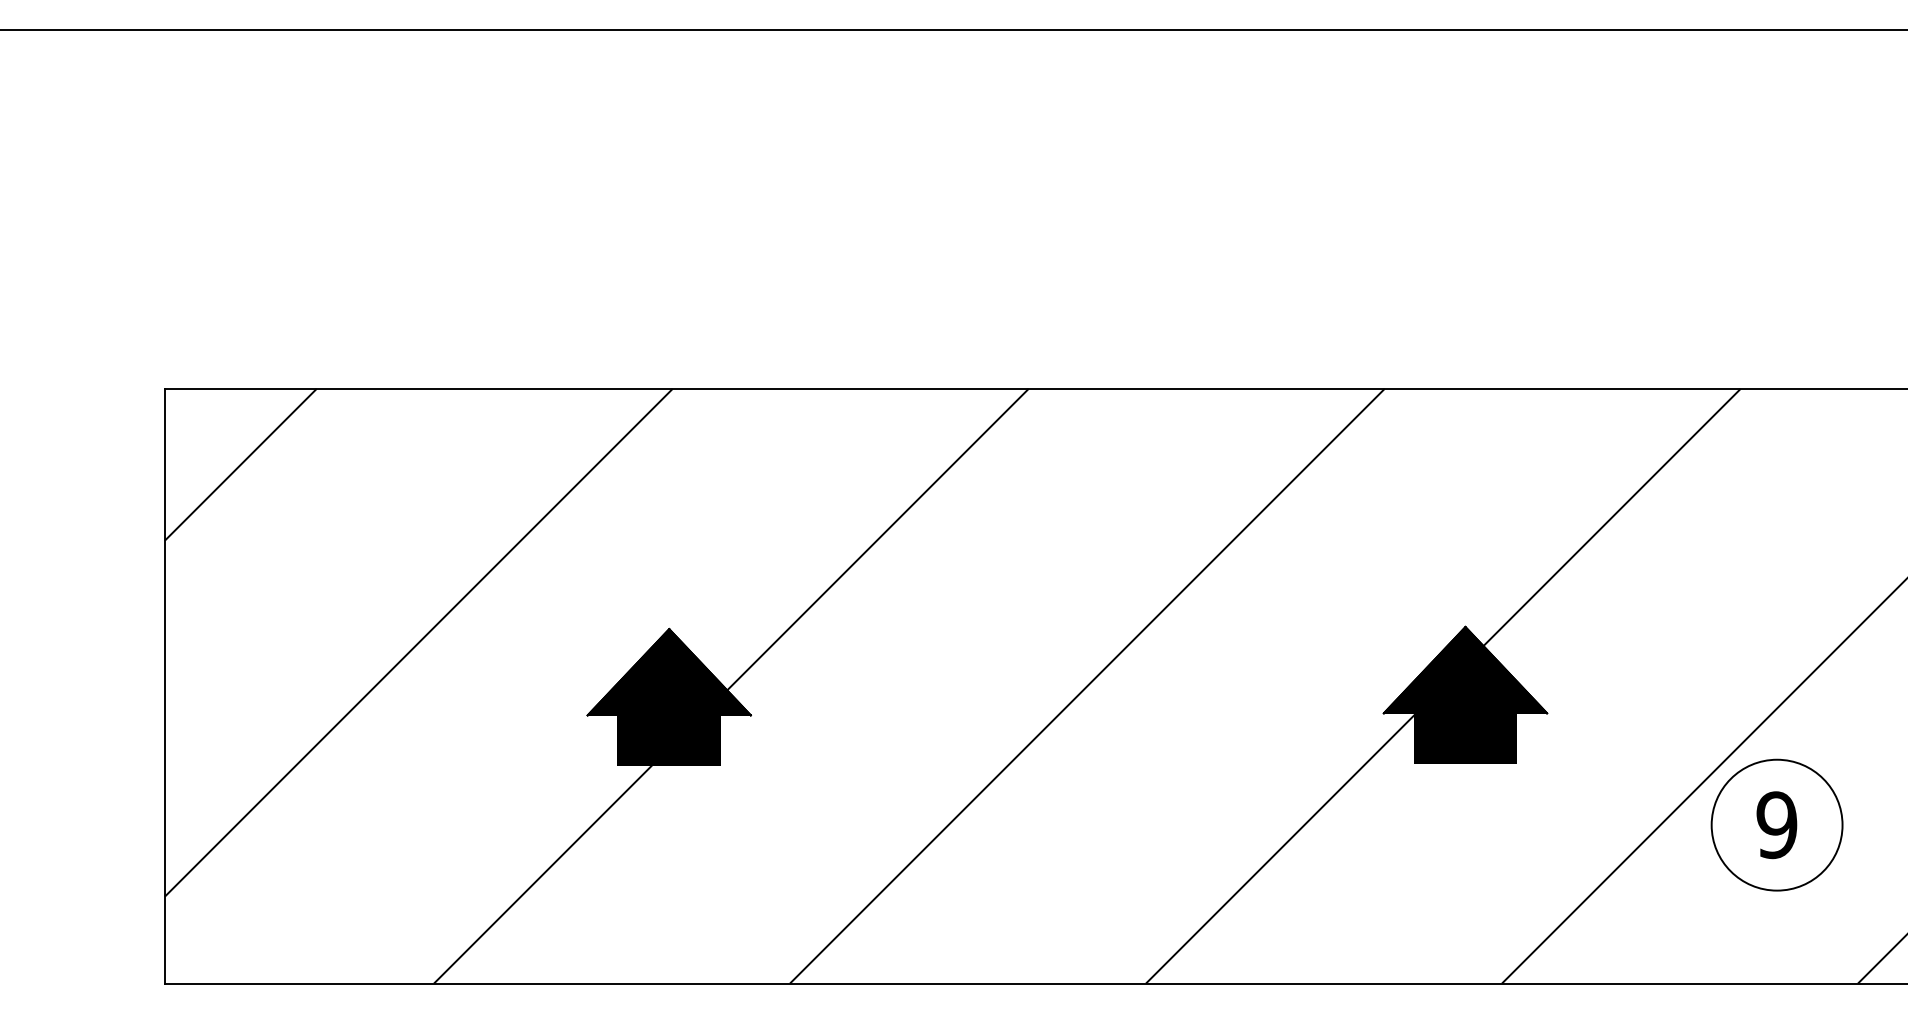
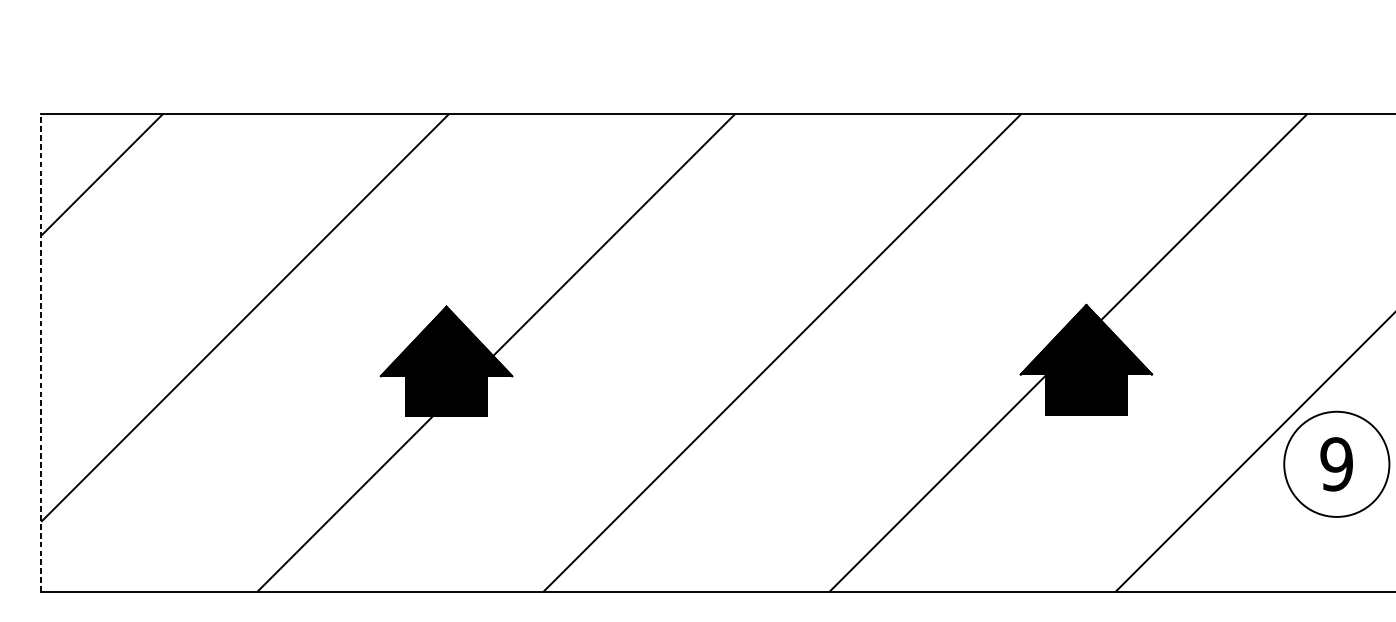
line: (164, 685) -> (40, 352), solid -> dashed

